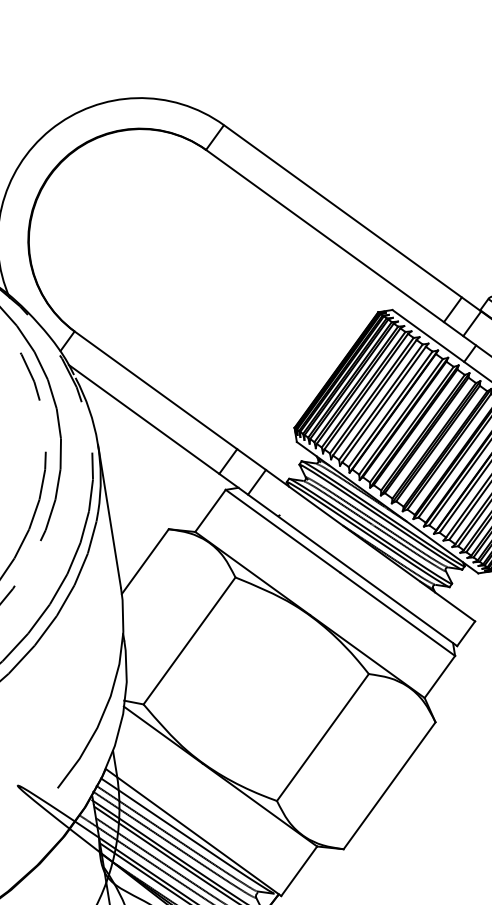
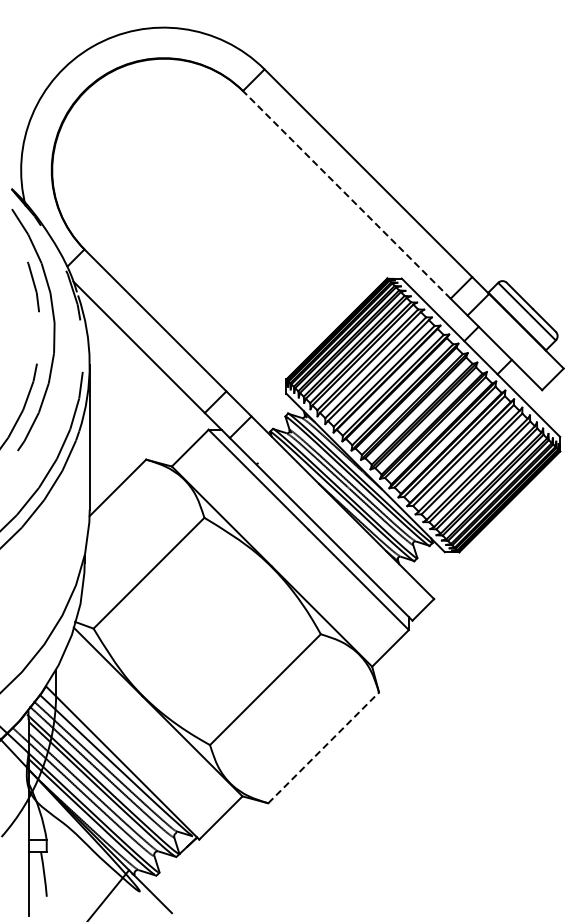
line: (324, 235) -> (346, 194), solid -> dashed
line: (390, 785) -> (324, 747), solid -> dashed

